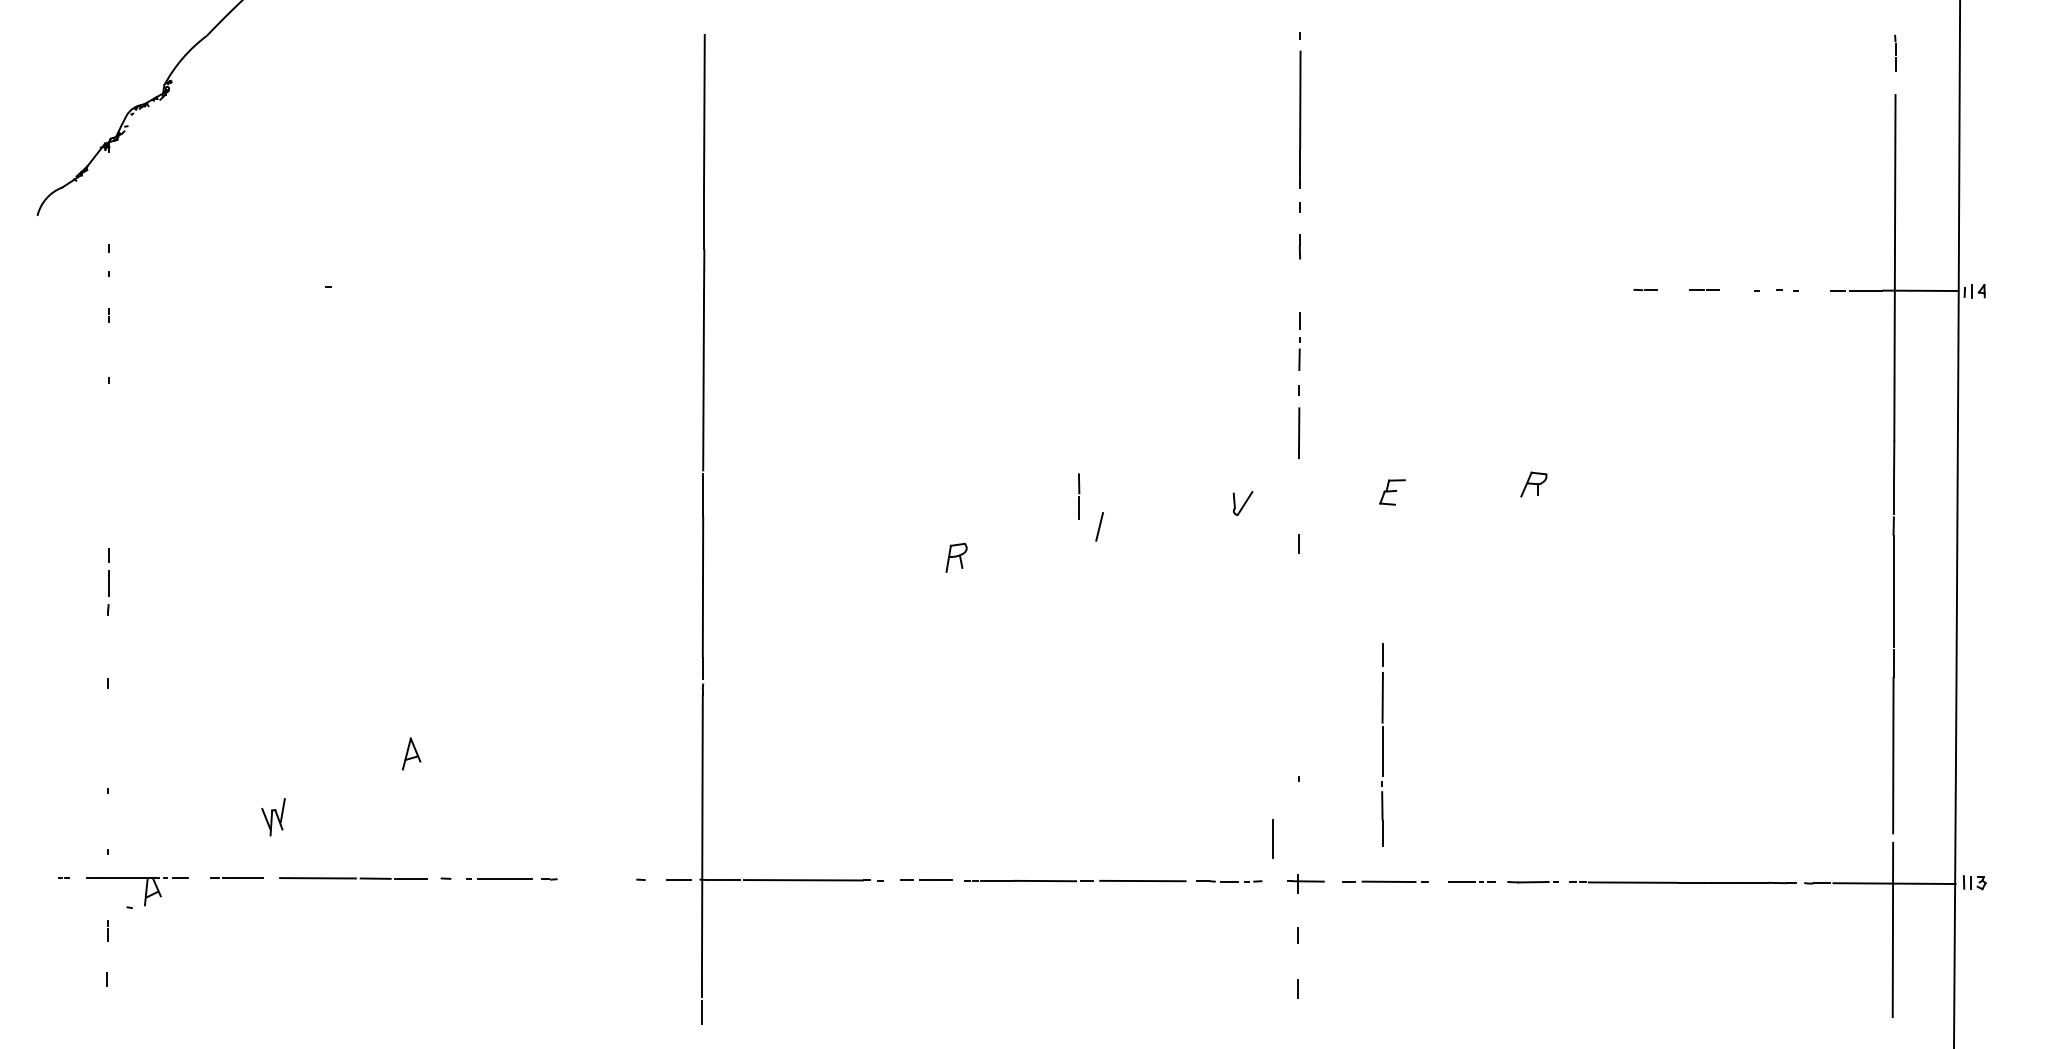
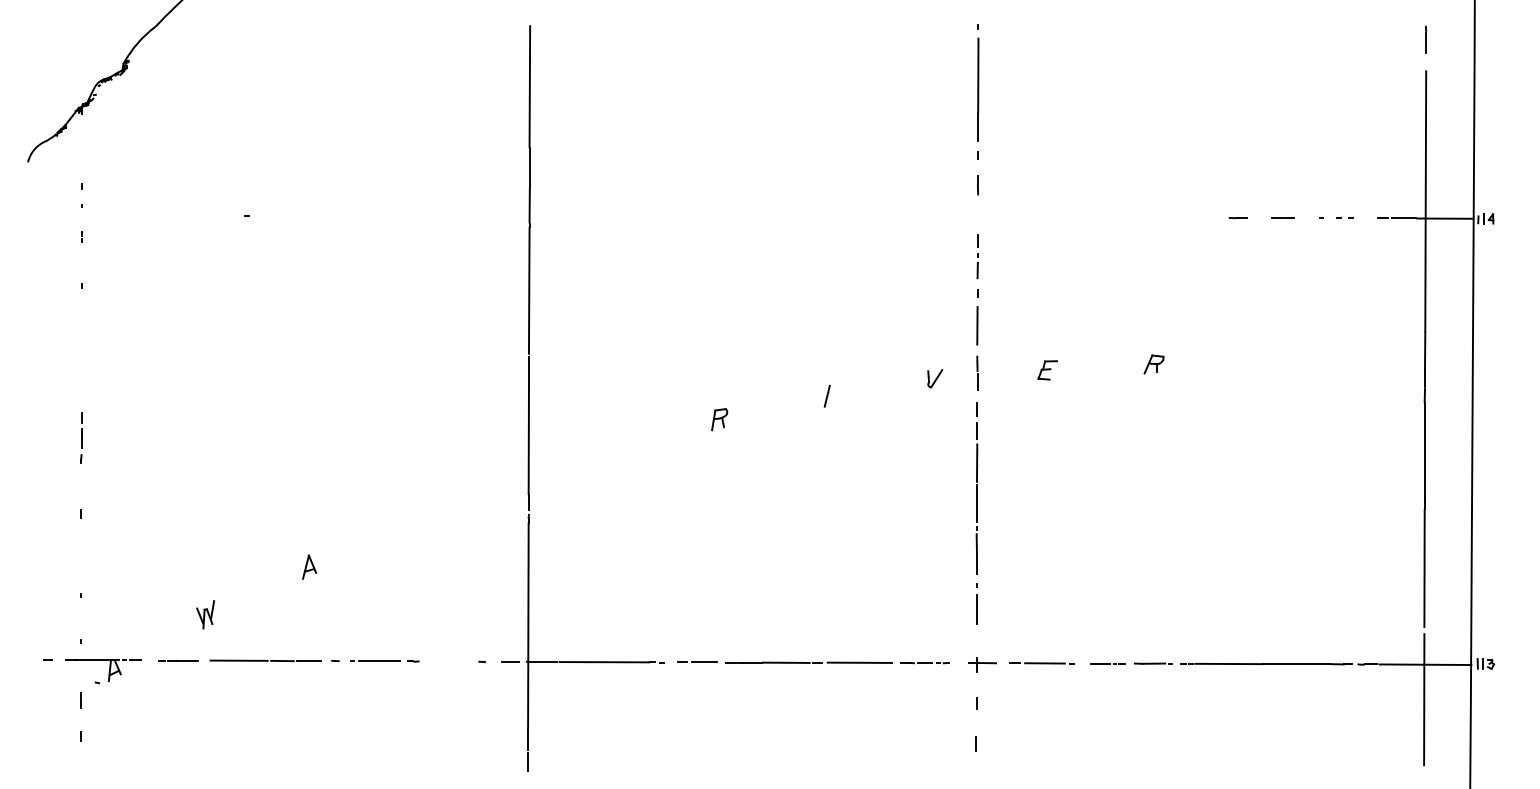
line: (1079, 496) -> (977, 373), moved
line: (1382, 744) -> (976, 498), moved
line: (1272, 838) -> (976, 608), moved

